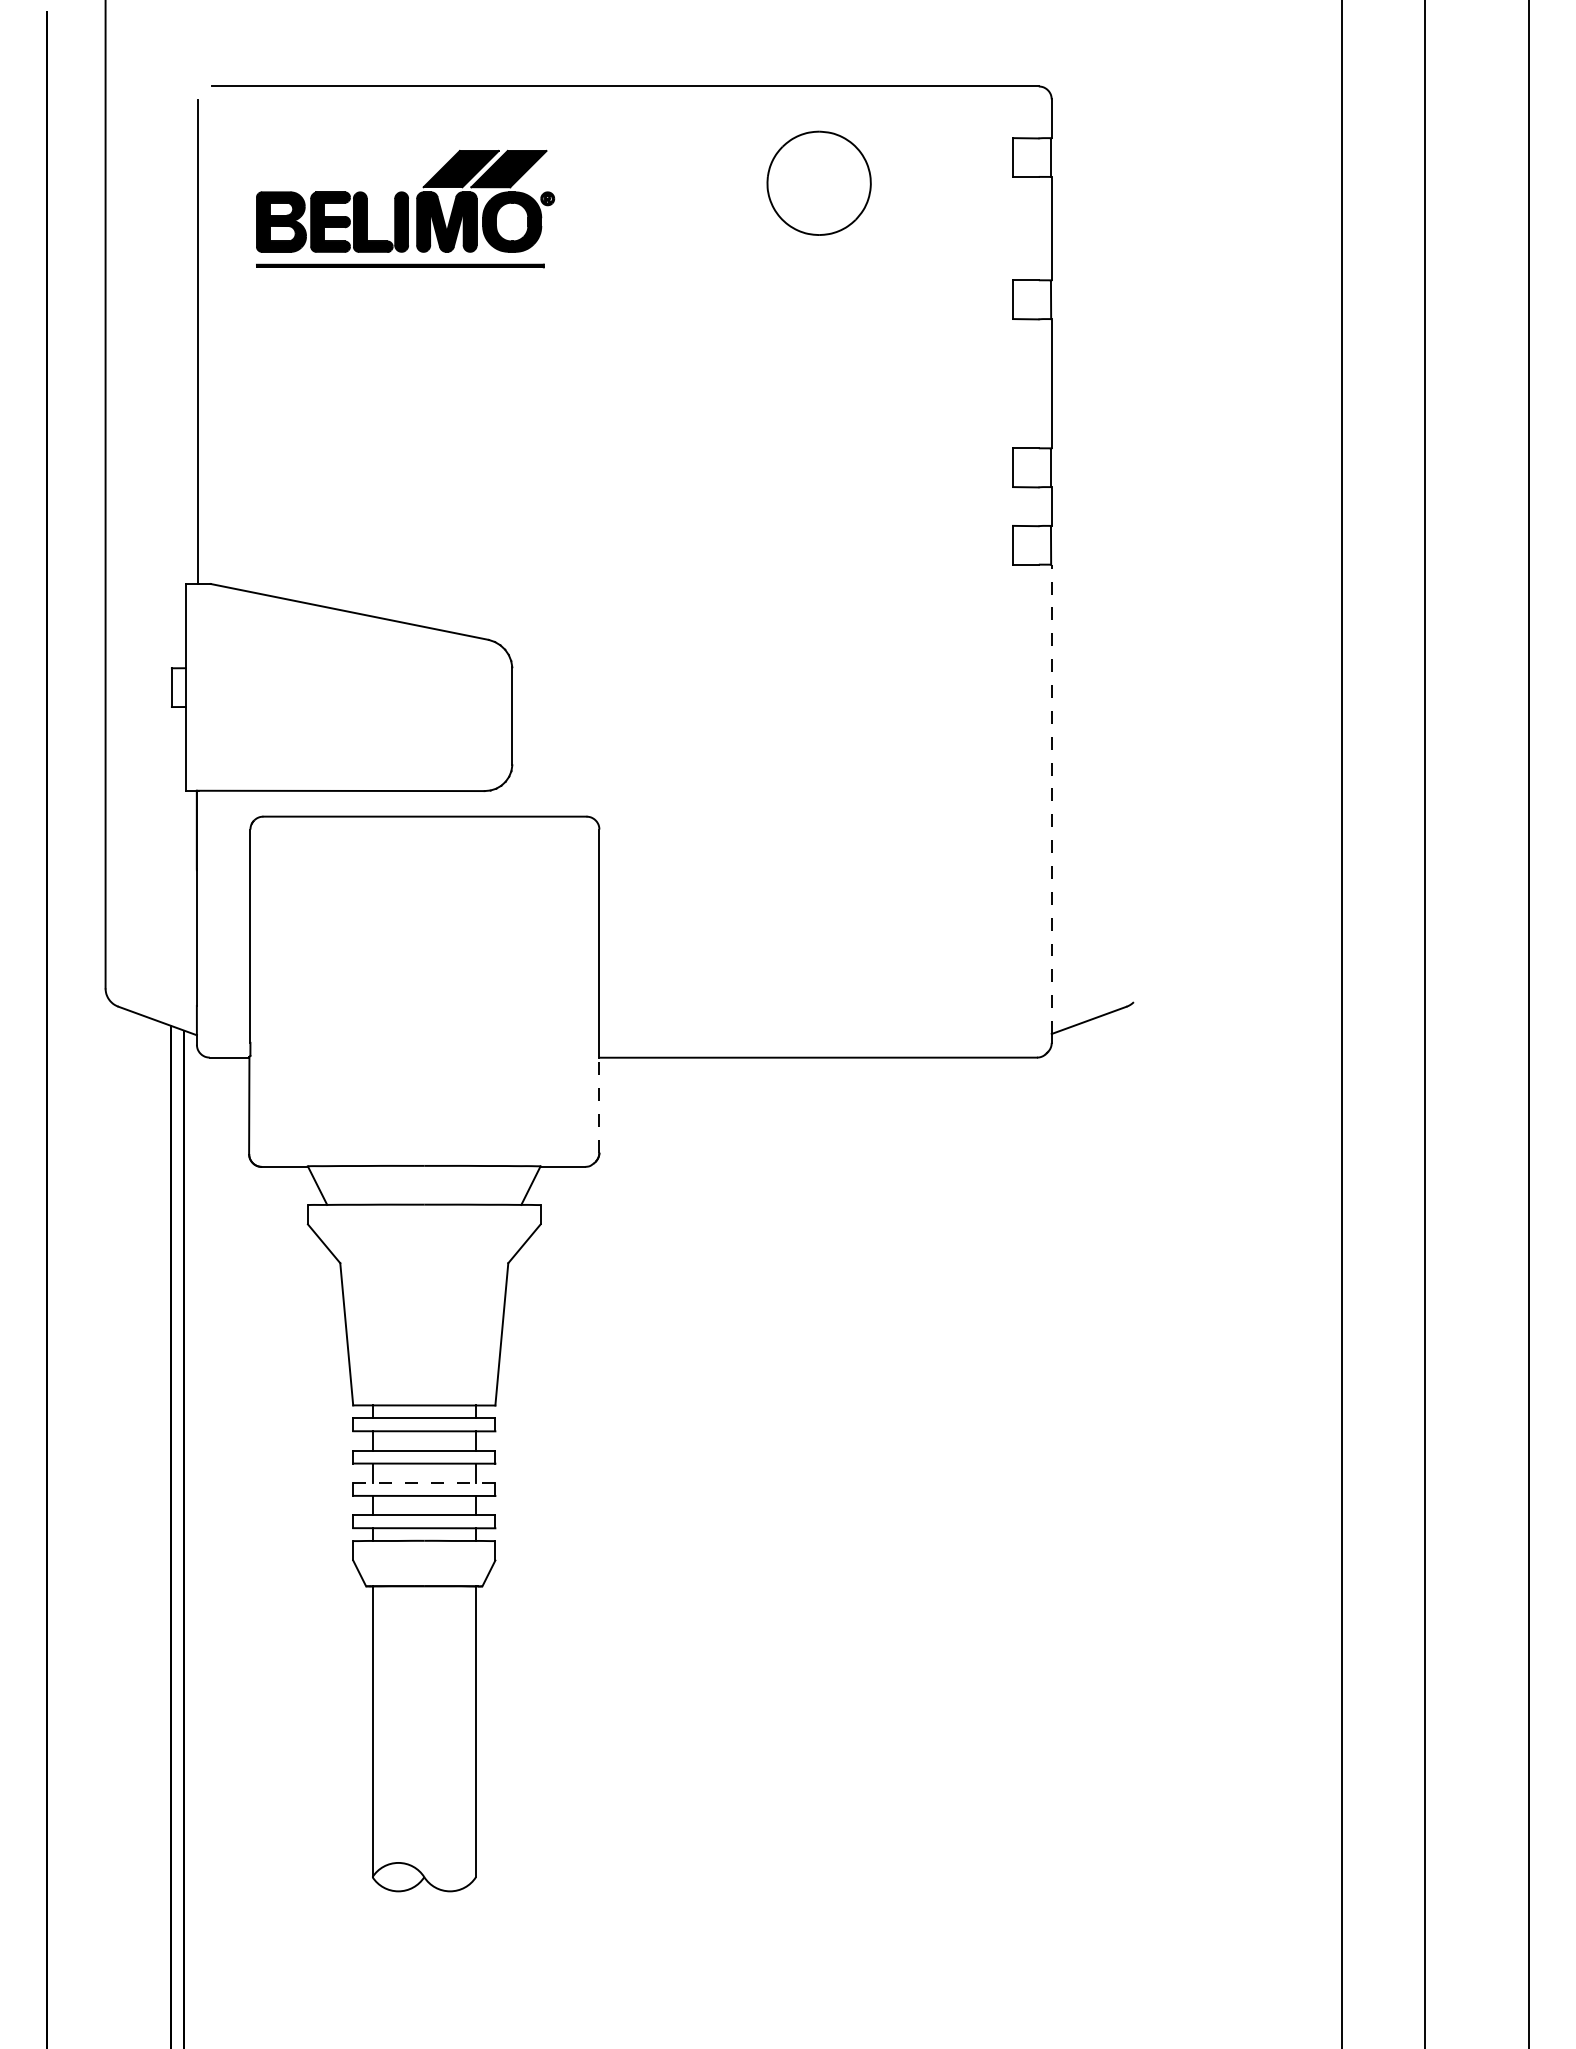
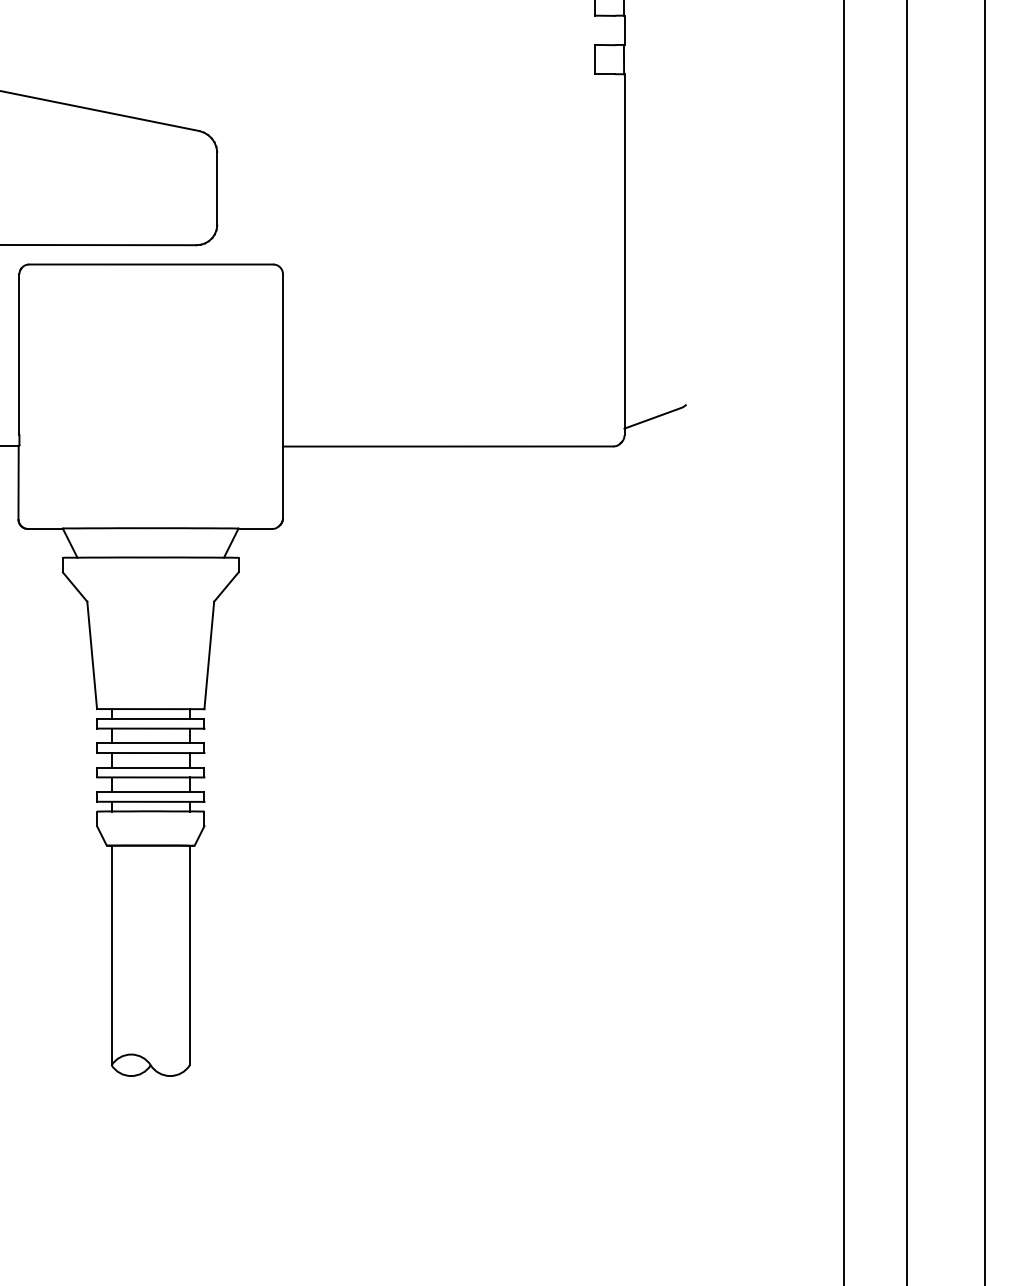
line: (1051, 799) -> (624, 251), dashed -> solid
line: (599, 1104) -> (283, 481), dashed -> solid
line: (423, 1482) -> (150, 767), dashed -> solid

